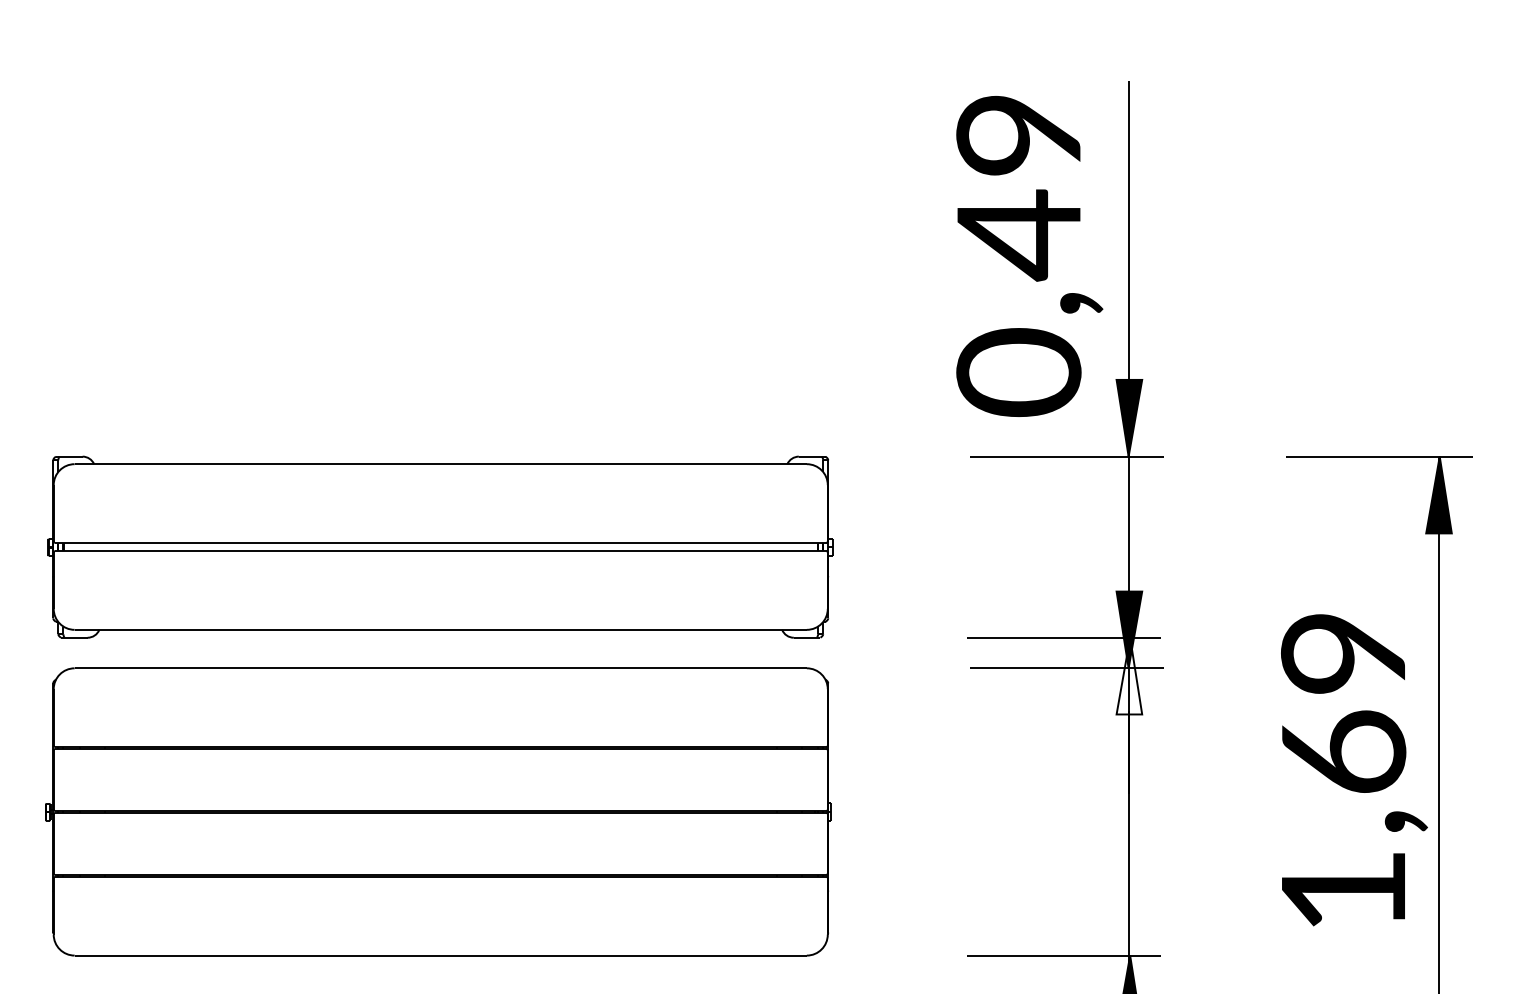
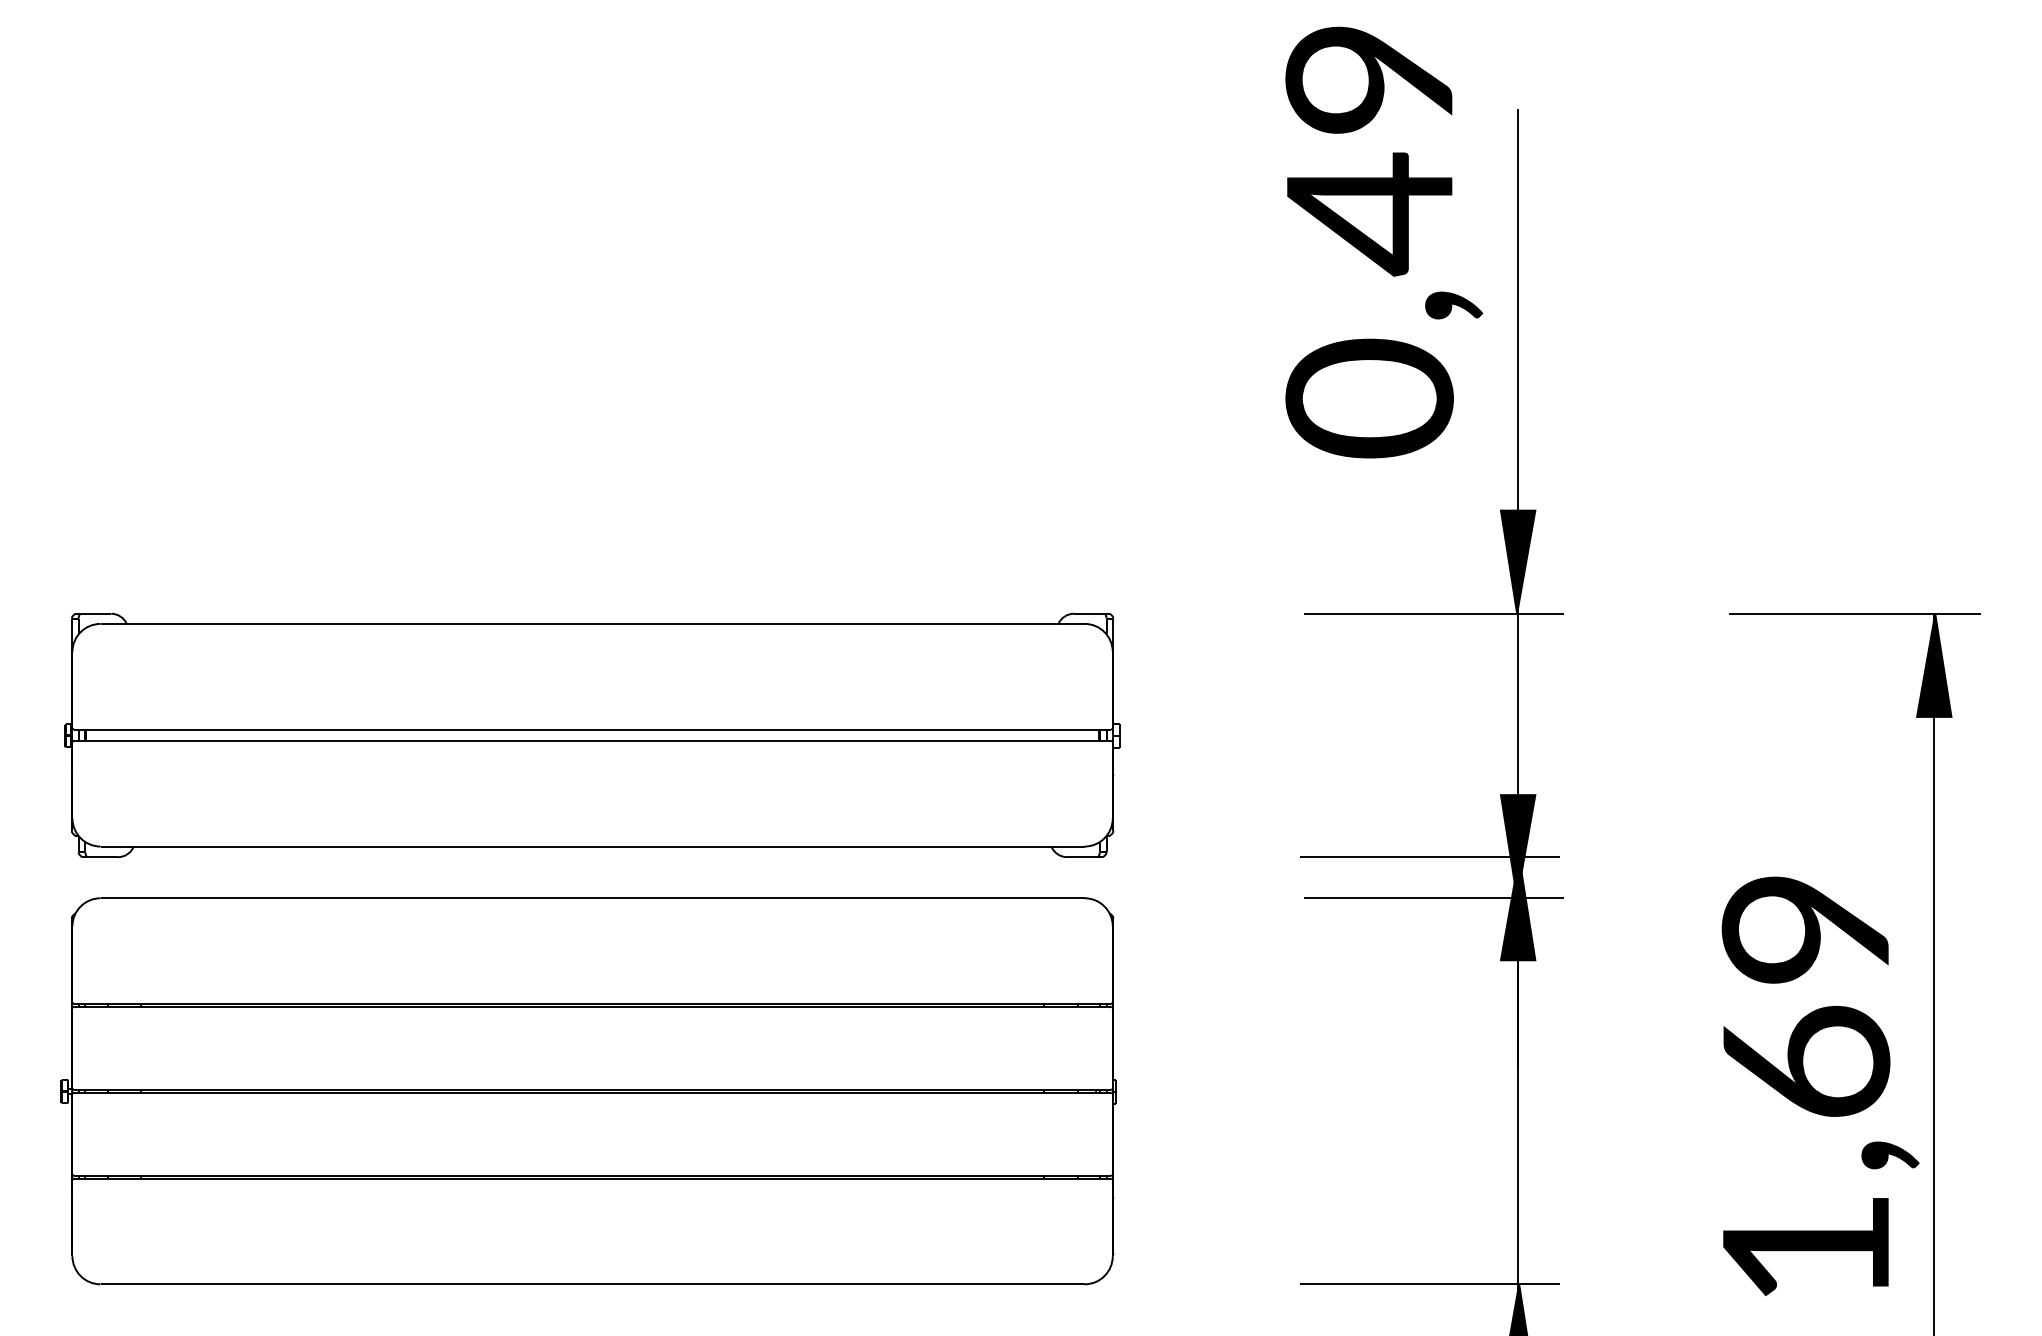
text: (1029, 256) -> (1383, 242), moved
fill: (1129, 675) -> (1518, 907), added
text: (1354, 770) -> (1820, 1086), moved

